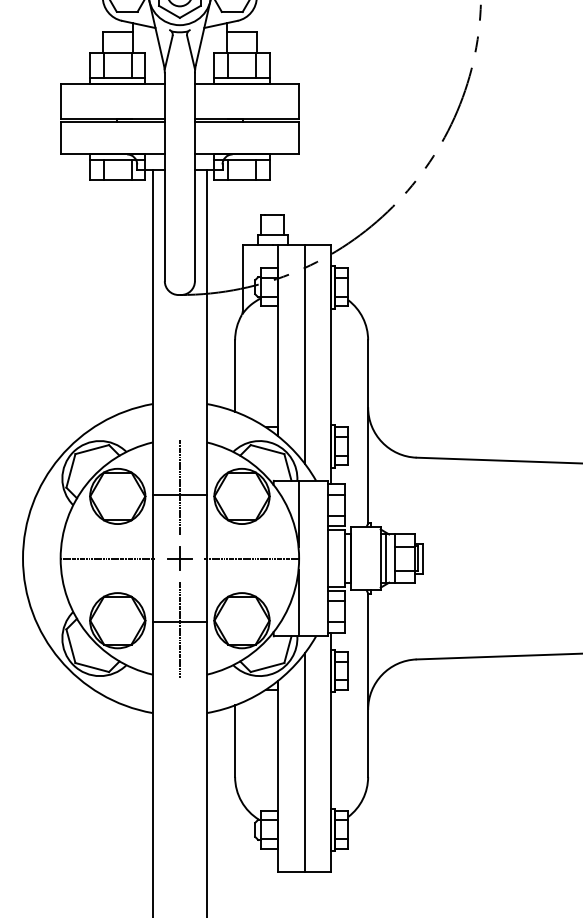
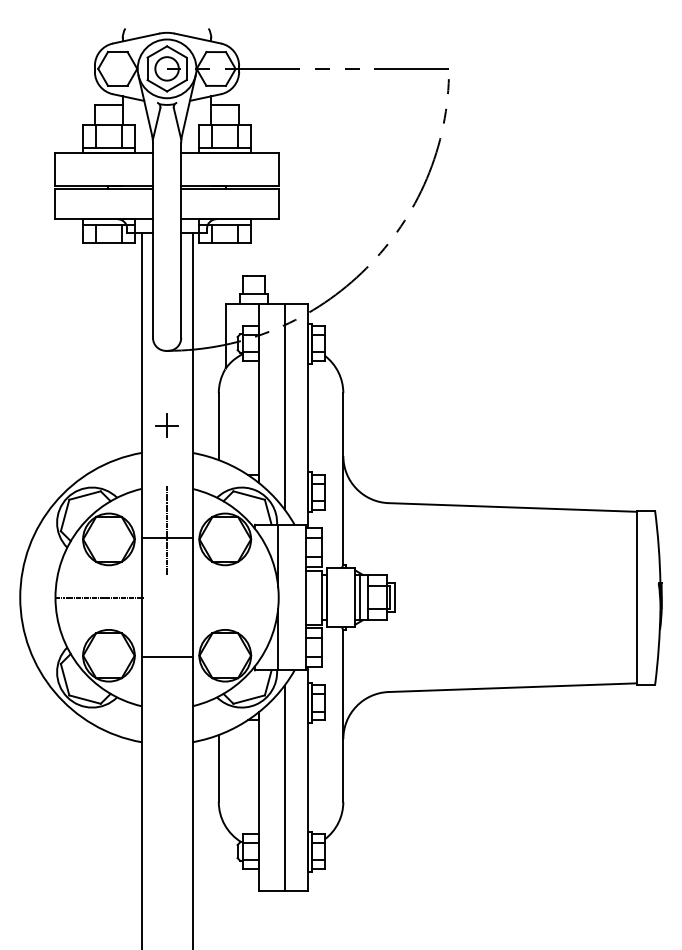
part: (179, 558) -> (166, 425), moved
line: (251, 558) -> (234, 597), removed
line: (180, 630) -> (167, 664), removed

